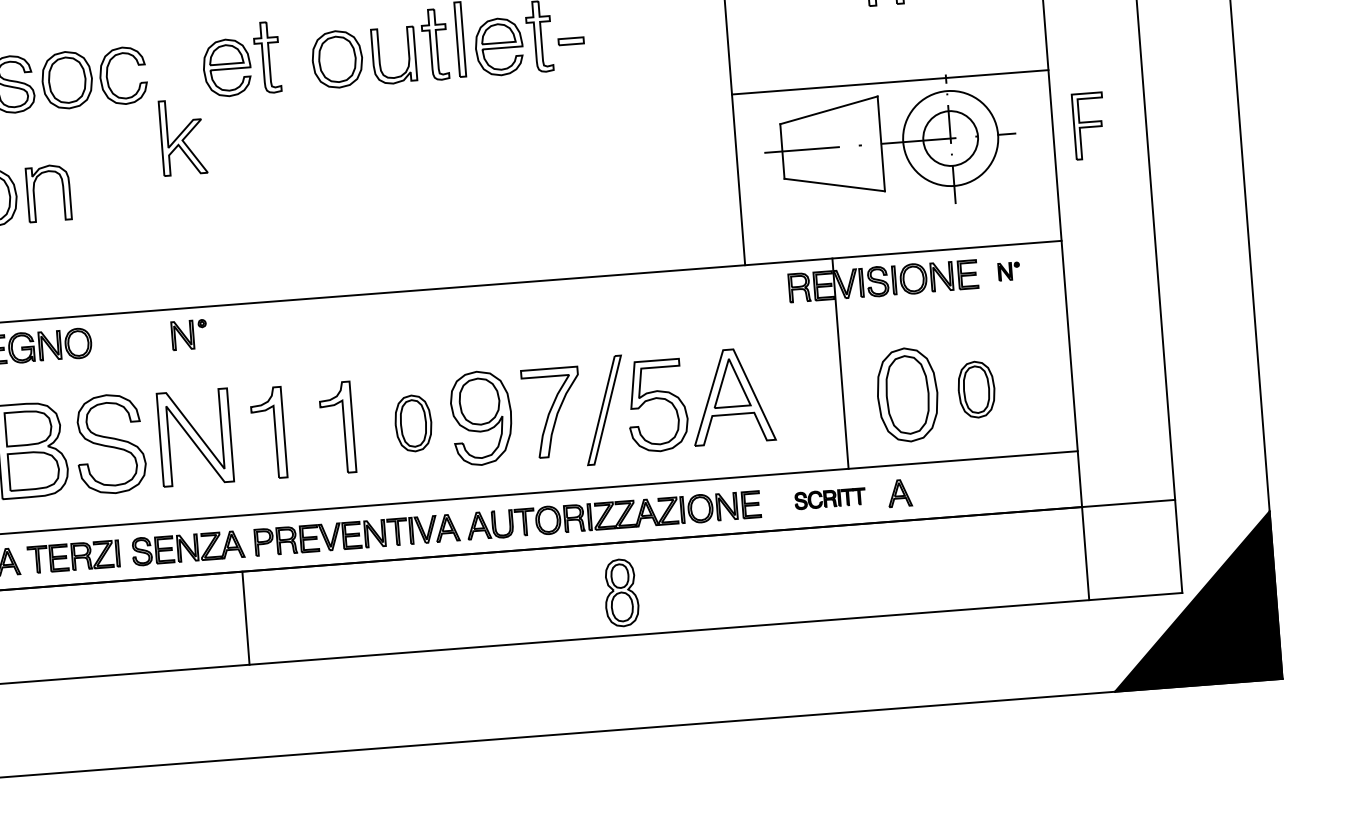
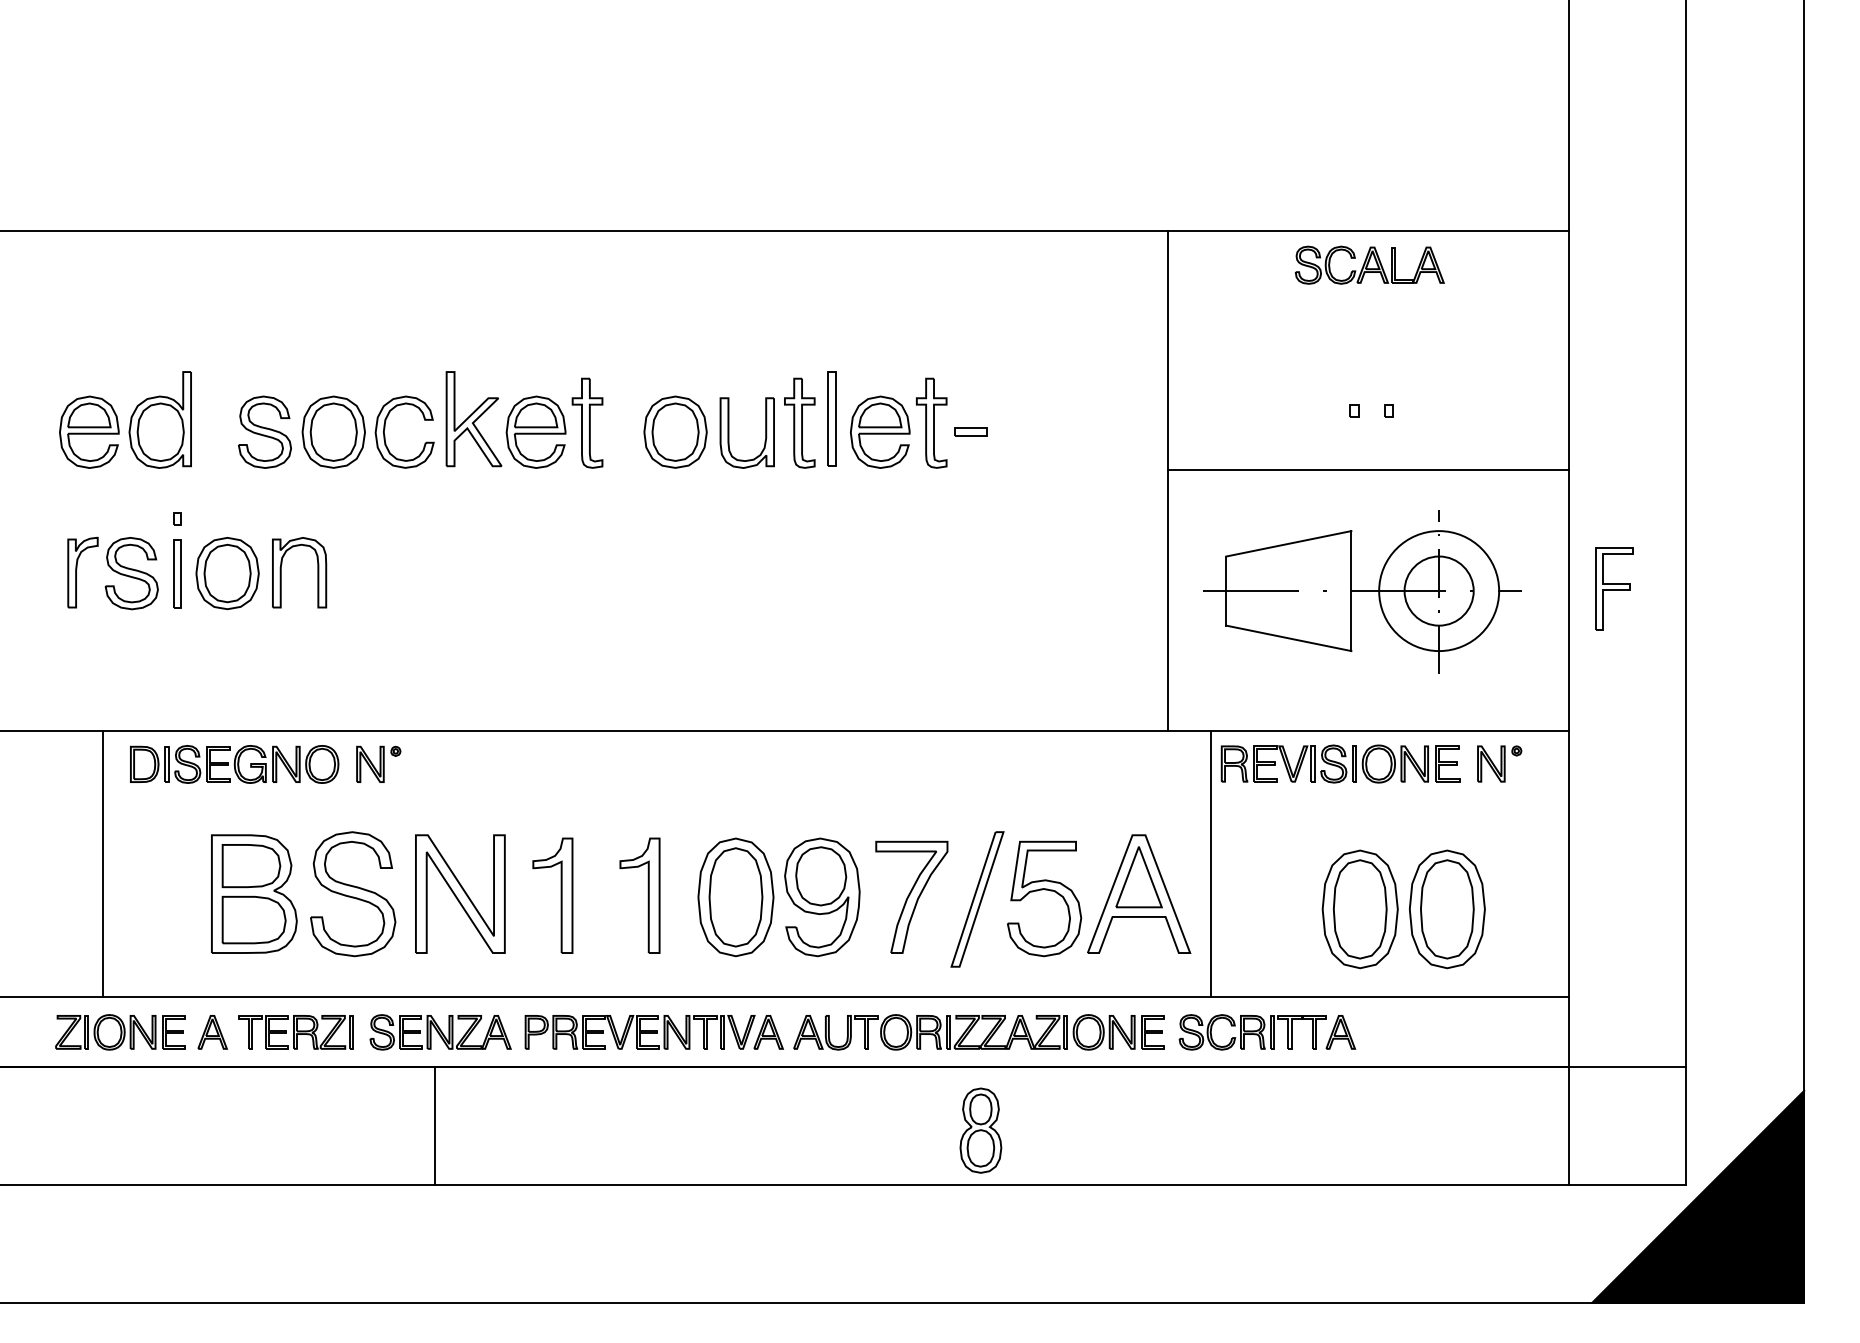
line: (890, 82) -> (1368, 469), moved
part: (182, 137) -> (473, 419), moved
part: (1008, 271) -> (1499, 763), size x1.67
part: (189, 334) -> (378, 763), moved
line: (840, 363) -> (1210, 863), moved
part: (976, 389) -> (1447, 909), size x1.67
part: (413, 423) -> (735, 897), size x1.67
part: (829, 498) -> (1252, 1032), size x1.67
line: (246, 618) -> (435, 1126), moved

